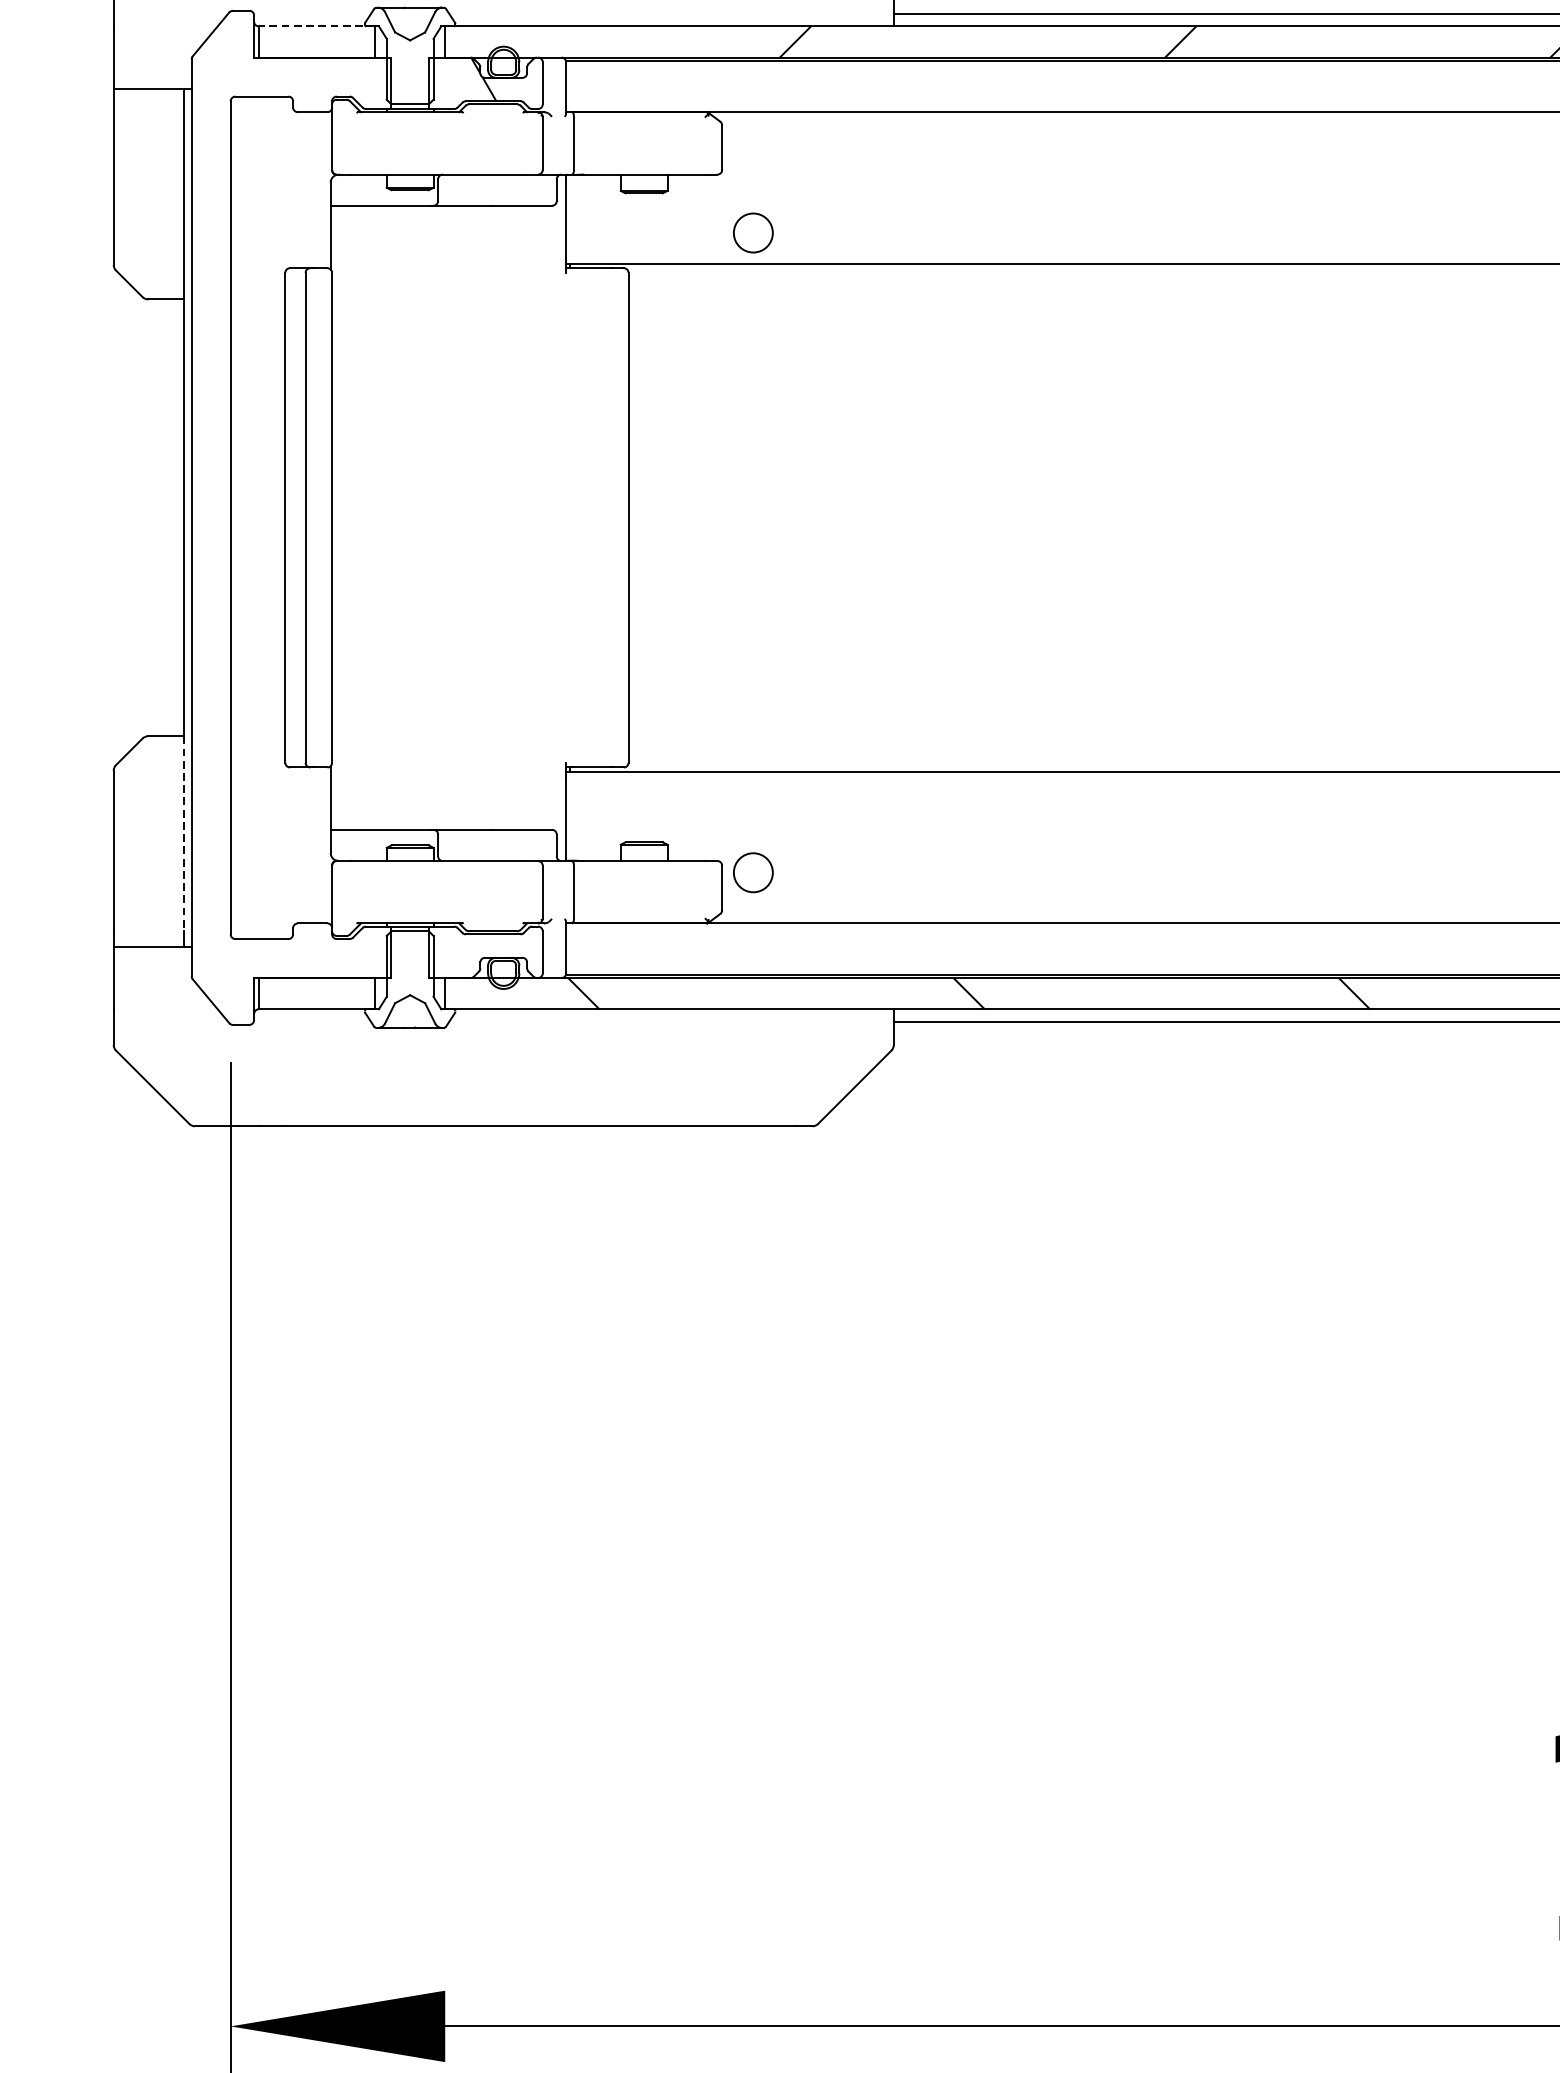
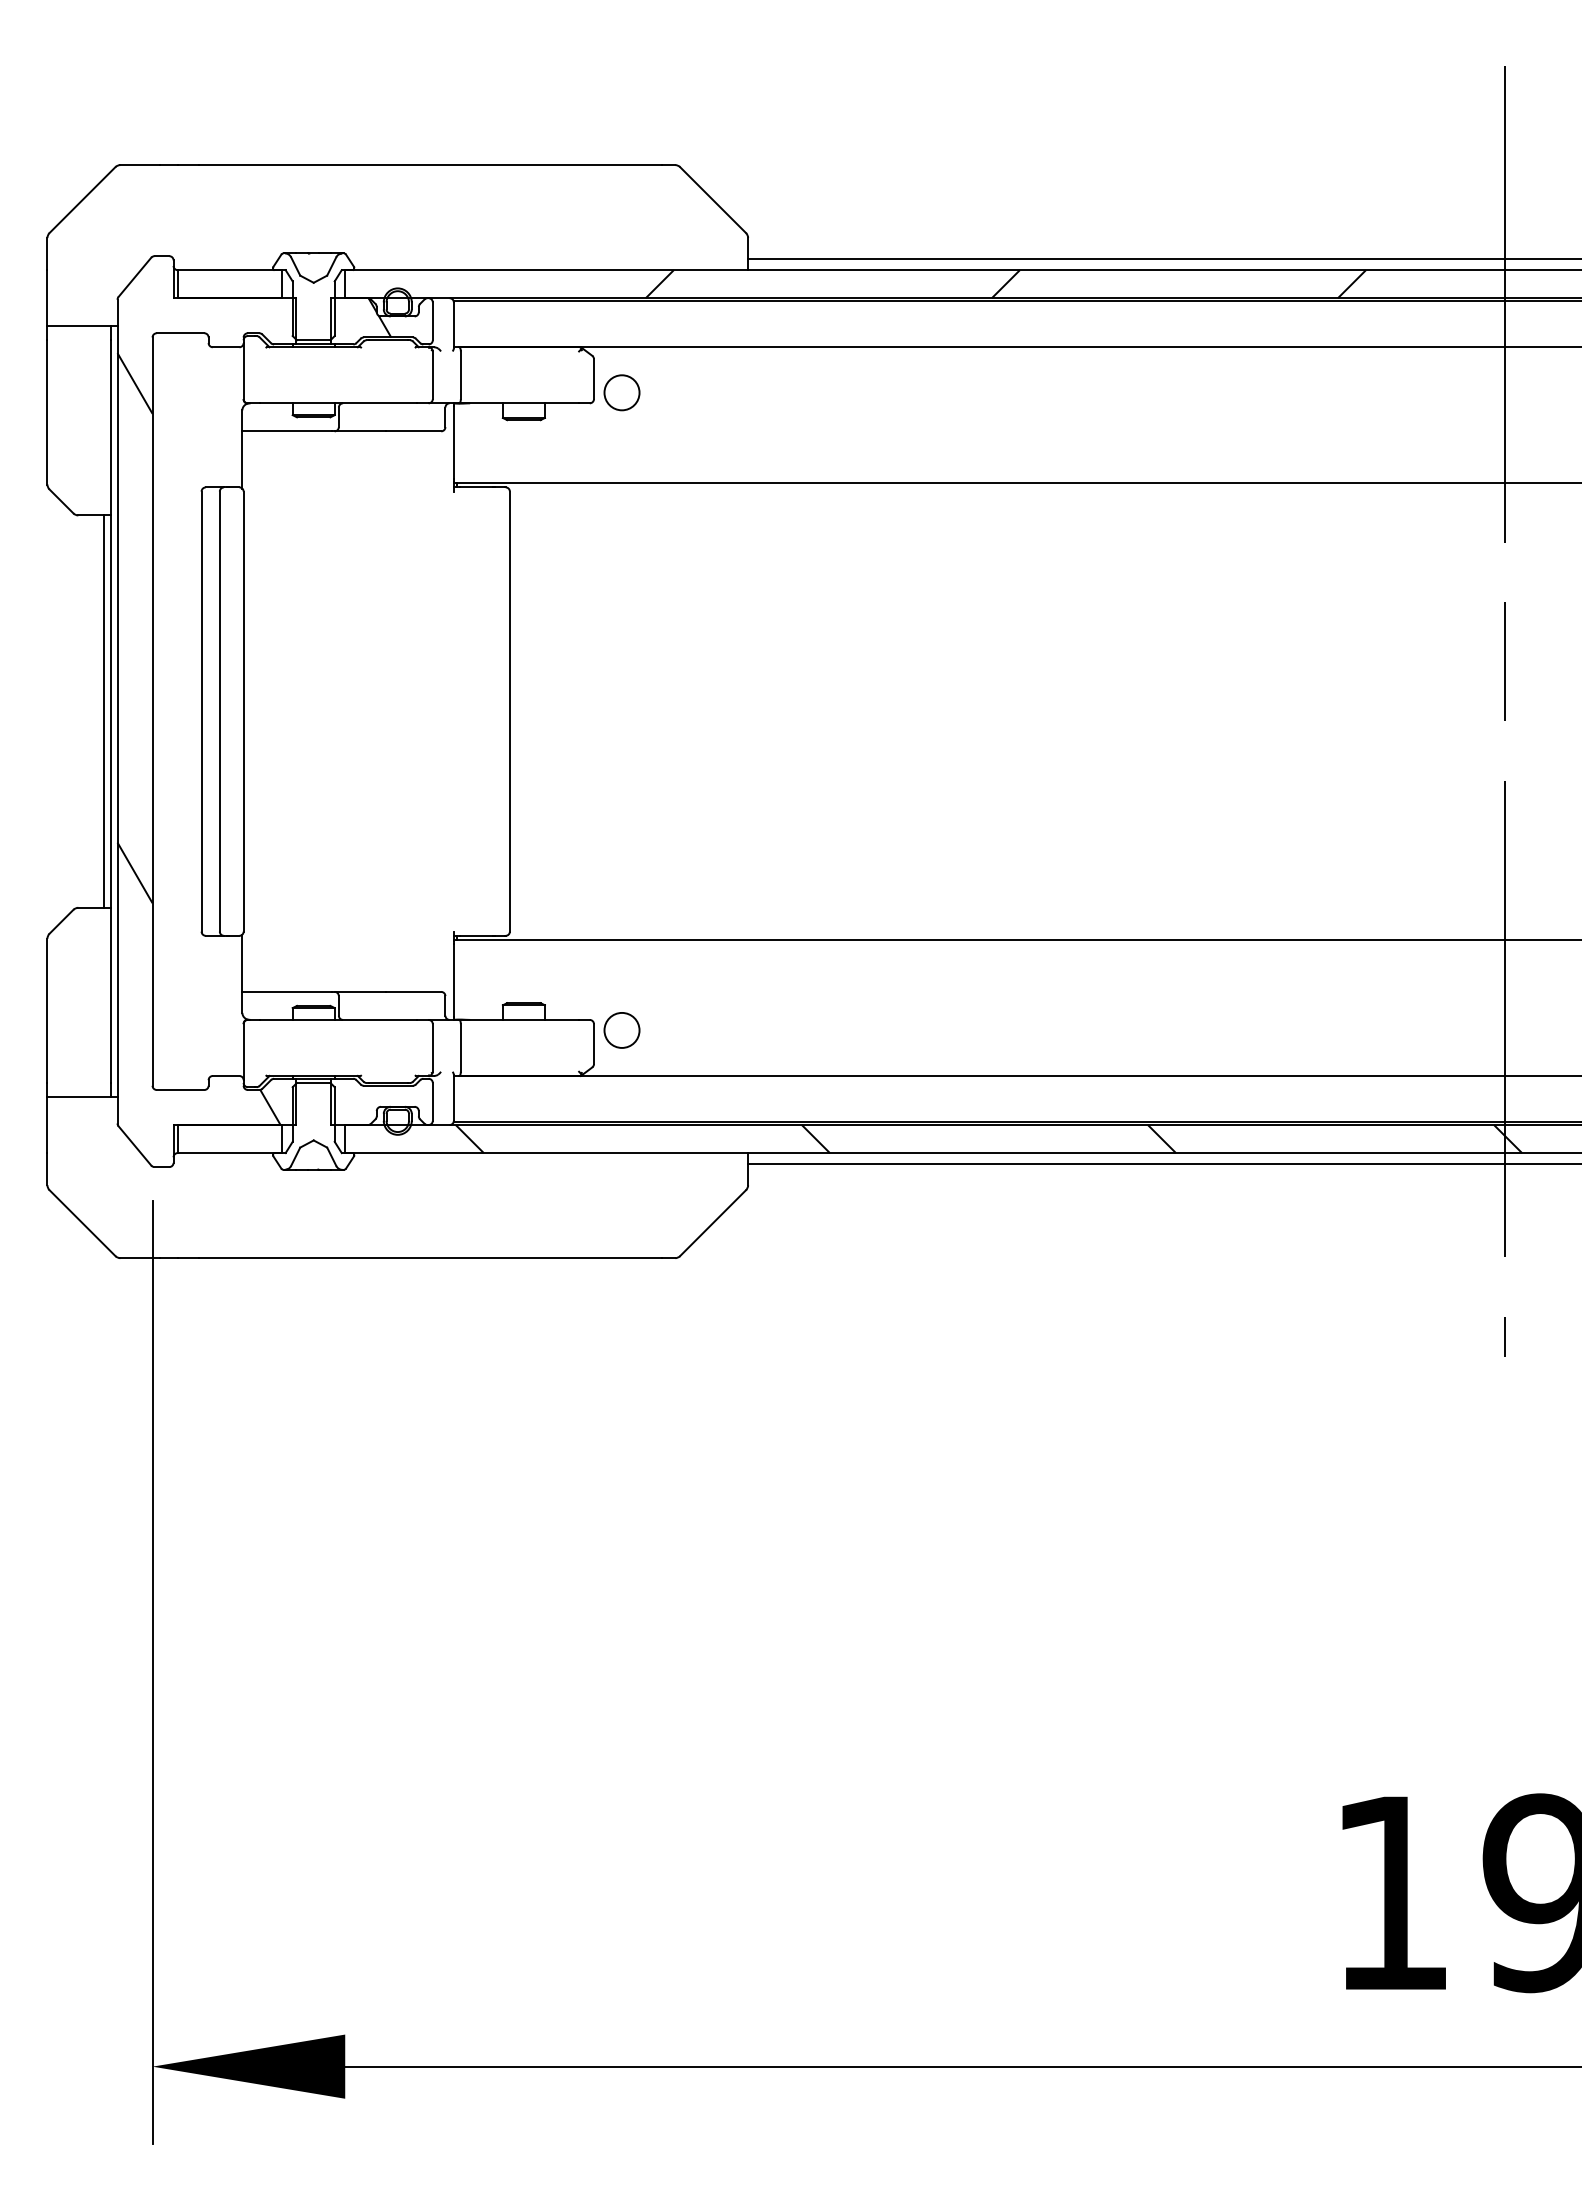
line: (316, 26) -> (229, 270), dashed -> solid
circle: (752, 232) -> (621, 392), moved
line: (176, 517) -> (103, 711), added
hatch: (281, 548) -> (198, 739), added
line: (183, 833) -> (110, 995), dashed -> solid

